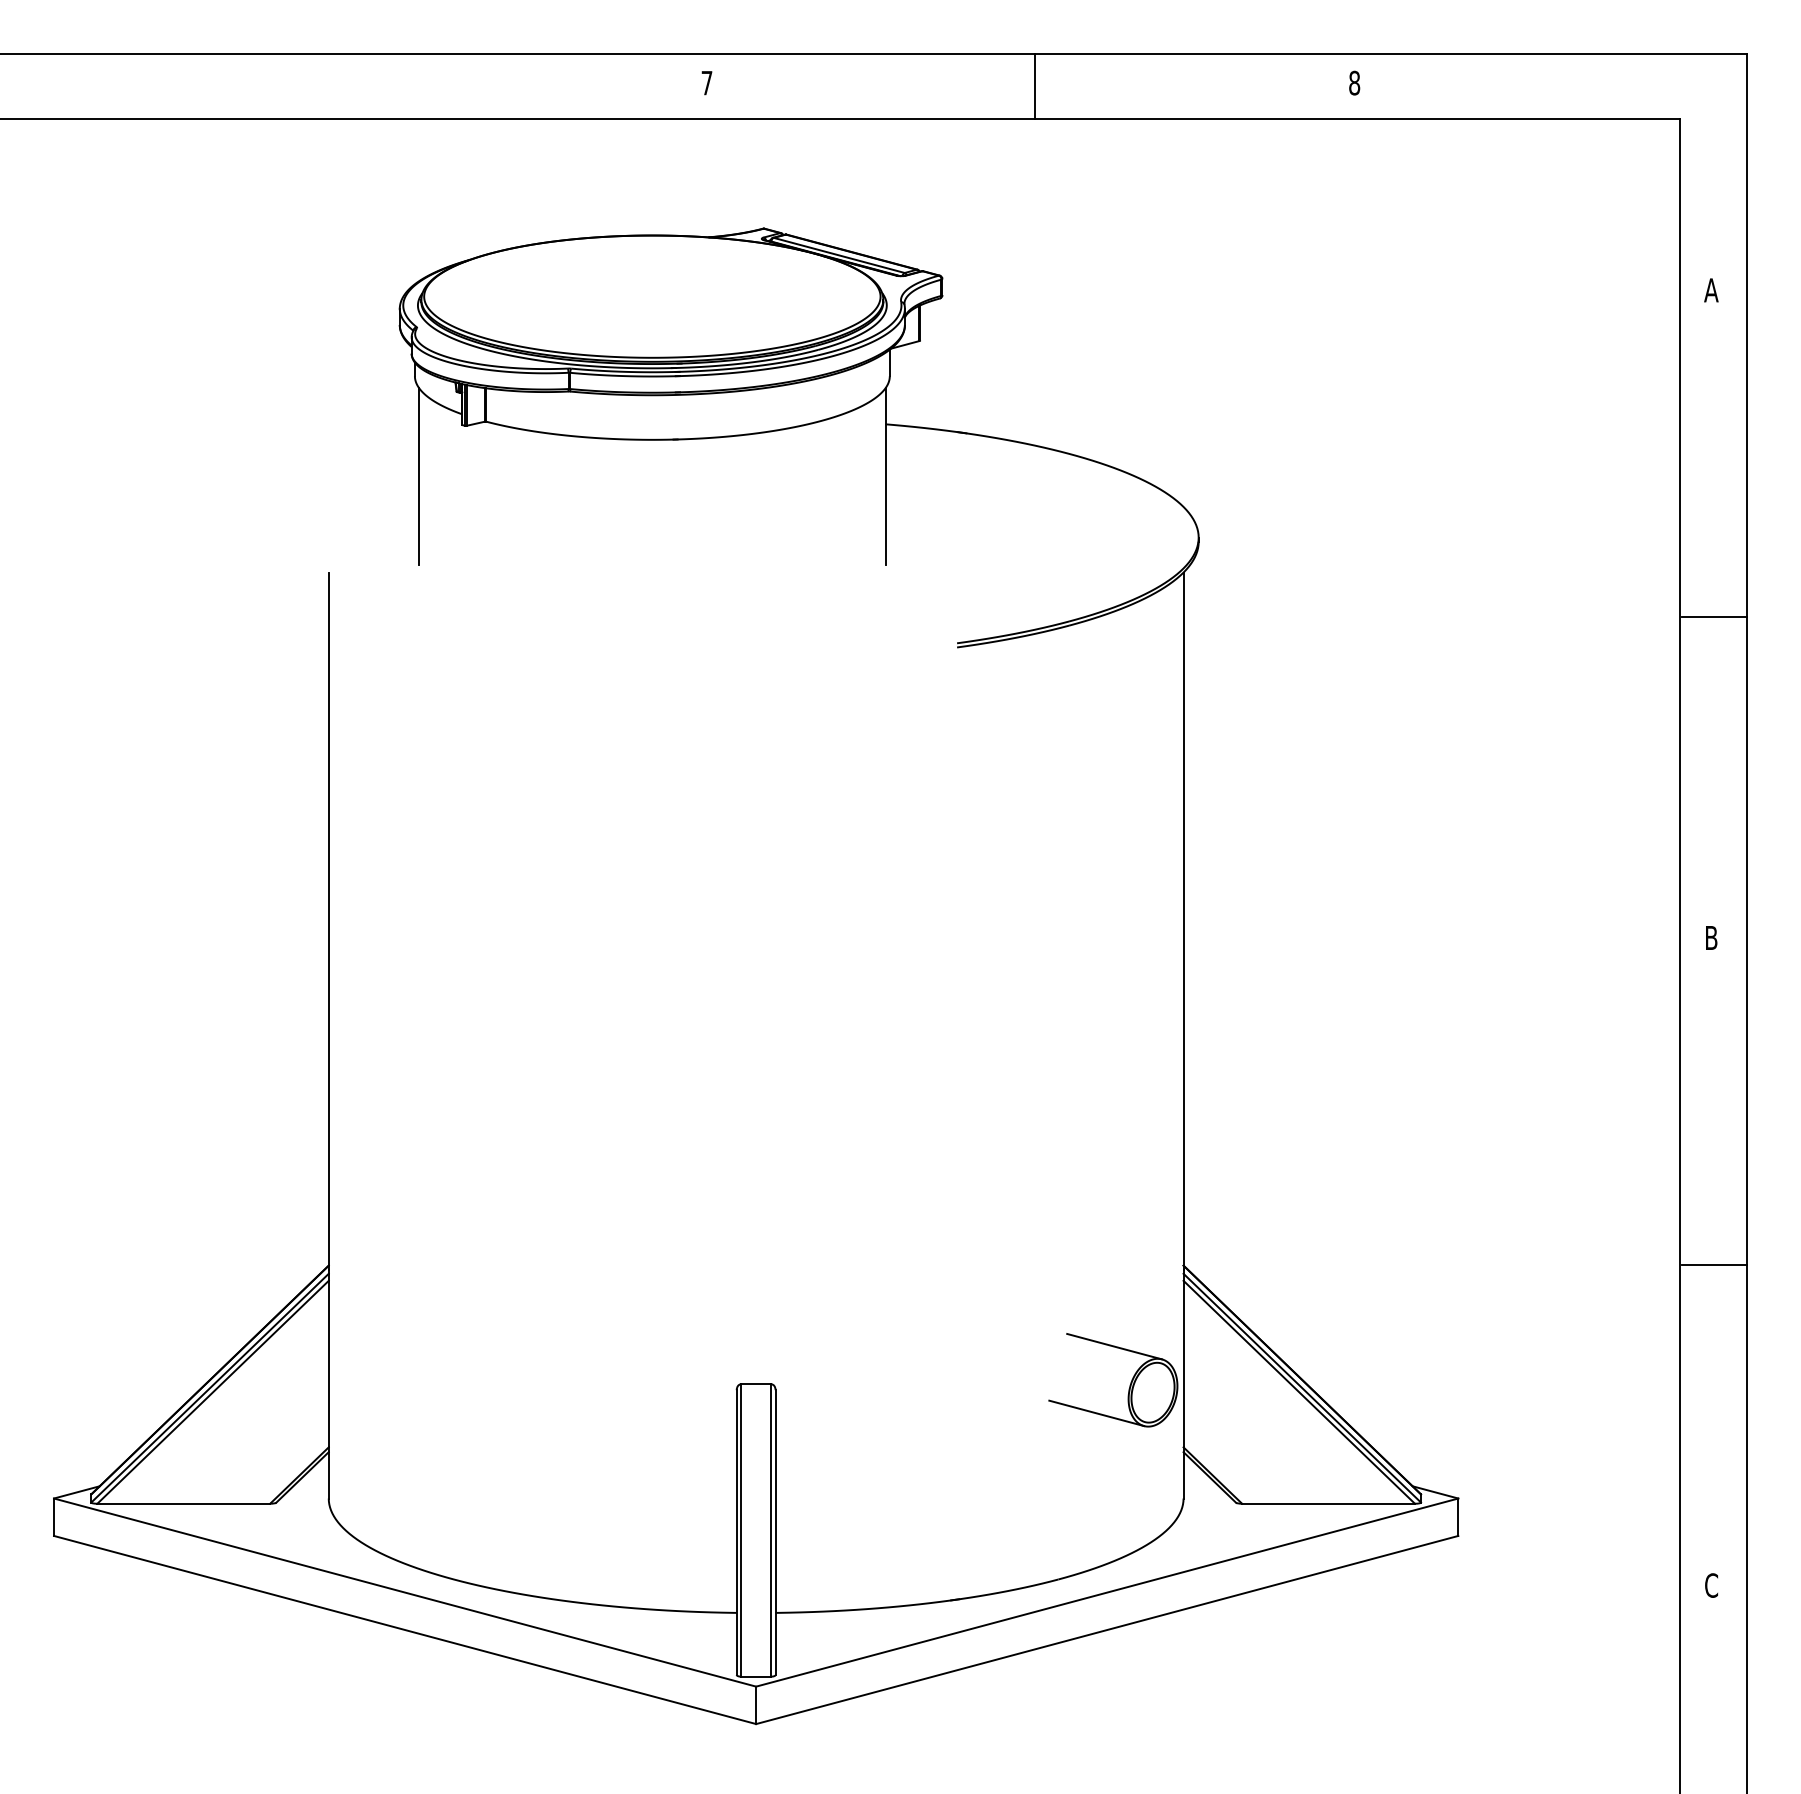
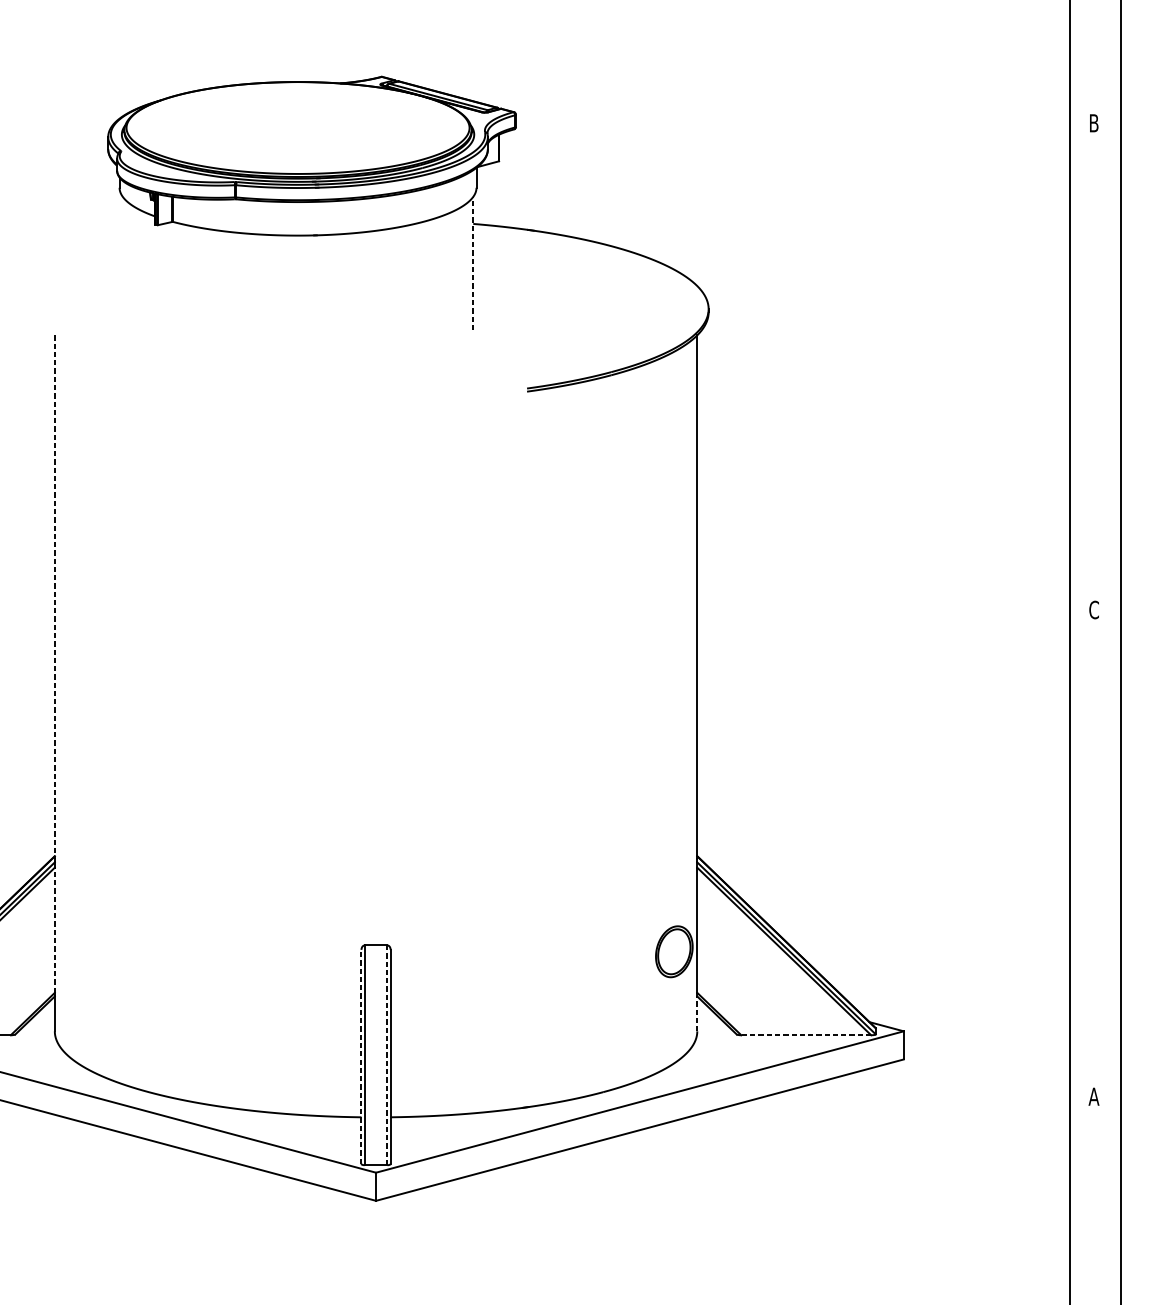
text: (1711, 290) -> (1094, 123), A -> B
line: (419, 476) -> (123, 263), removed
line: (885, 476) -> (473, 263), solid -> dashed
line: (1714, 617) -> (1096, 369), removed
line: (328, 921) -> (54, 597), solid -> dashed
text: (1711, 937) -> (1094, 609), B -> C
line: (1714, 1264) -> (1096, 855), removed
line: (1114, 1346) -> (645, 917), removed
line: (328, 1363) -> (54, 929), solid -> dashed
line: (1096, 1413) -> (631, 967), removed
line: (1183, 1474) -> (697, 1013), solid -> dashed
line: (1328, 1503) -> (806, 1035), solid -> dashed
line: (771, 1529) -> (387, 1054), solid -> dashed
line: (736, 1532) -> (361, 1056), solid -> dashed
text: (1711, 1585) -> (1094, 1096), C -> A

